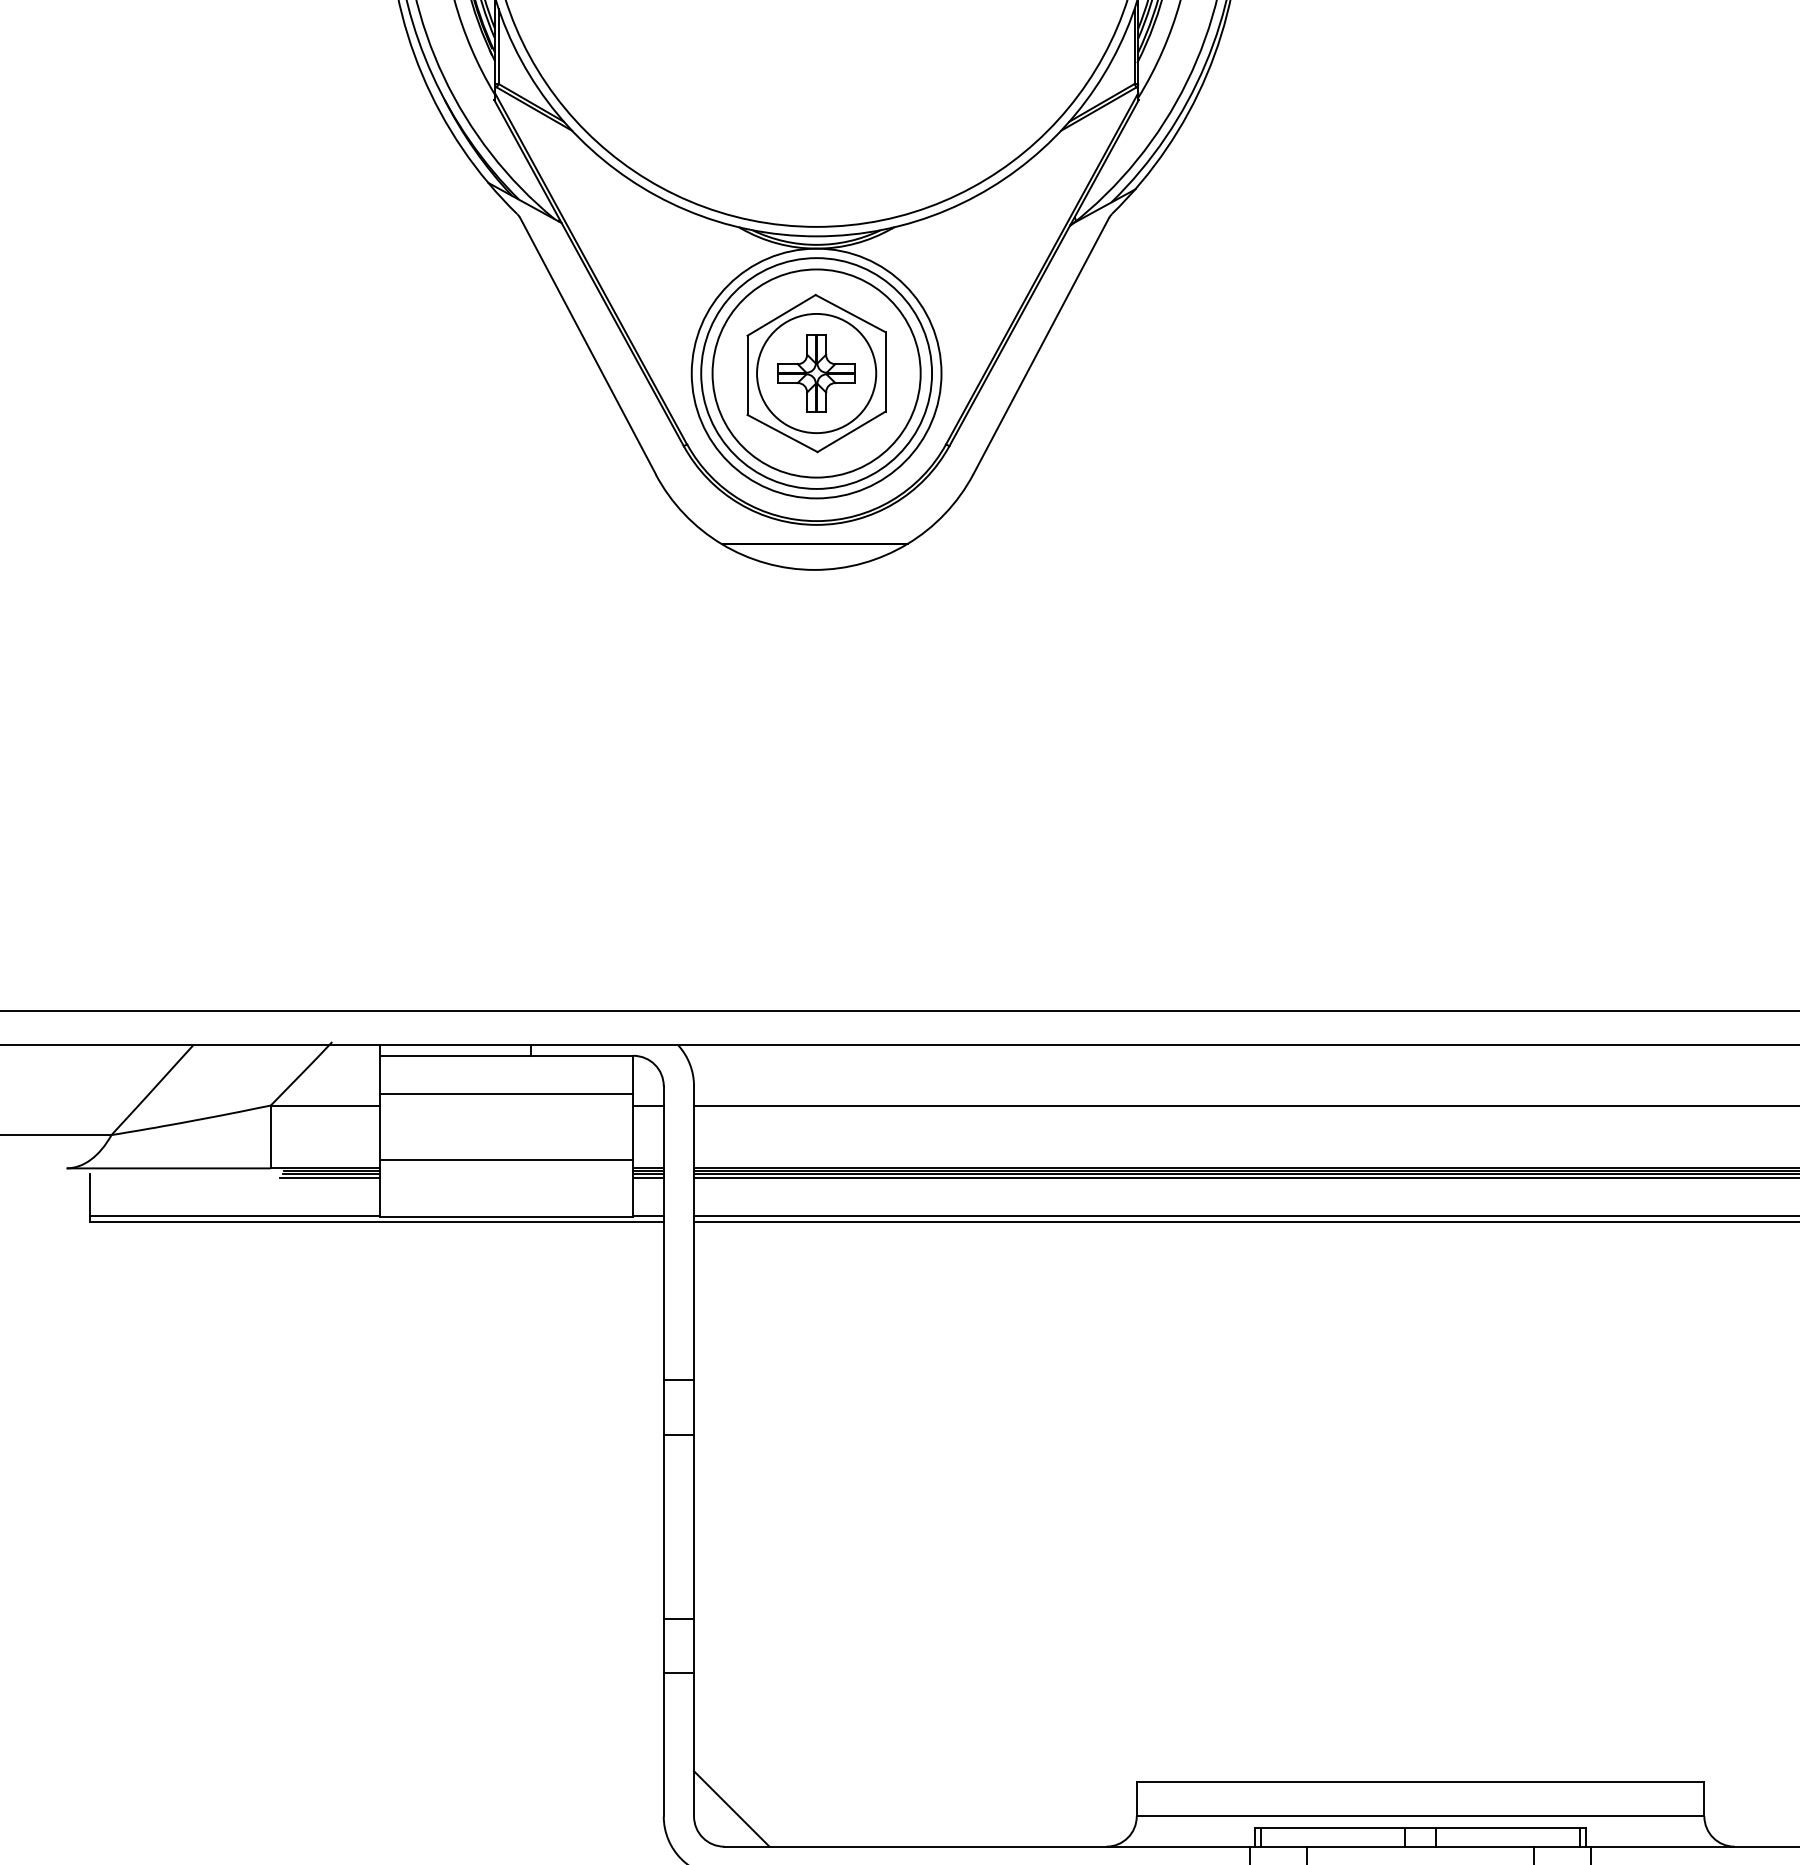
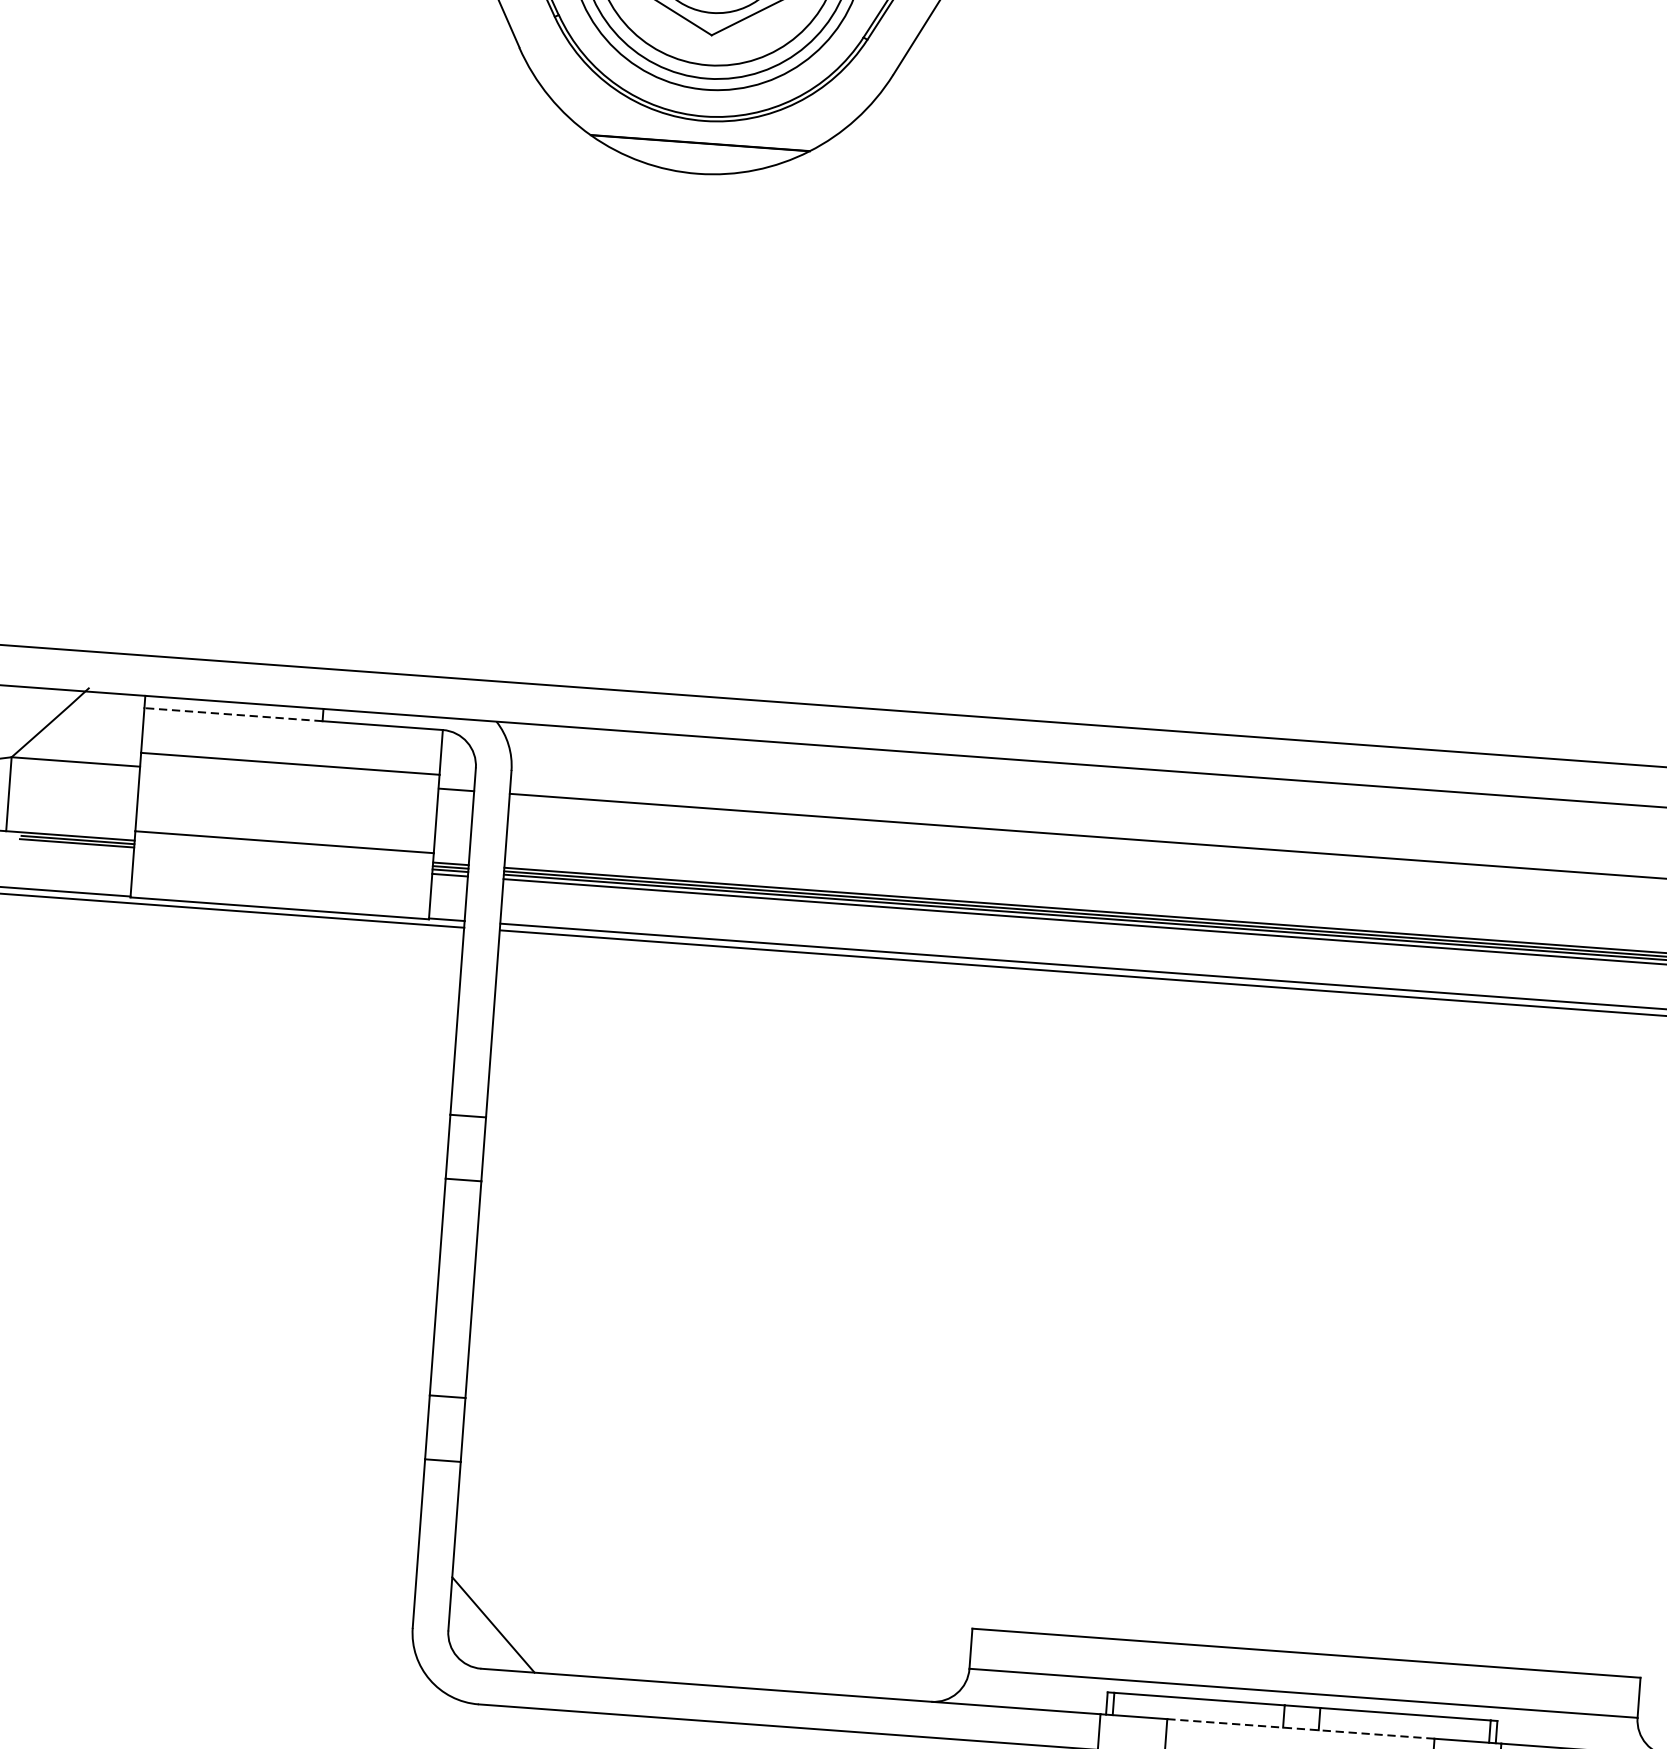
line: (455, 1055) -> (233, 714), solid -> dashed
line: (329, 1178) -> (74, 848), removed
line: (1420, 1846) -> (1300, 1728), solid -> dashed

